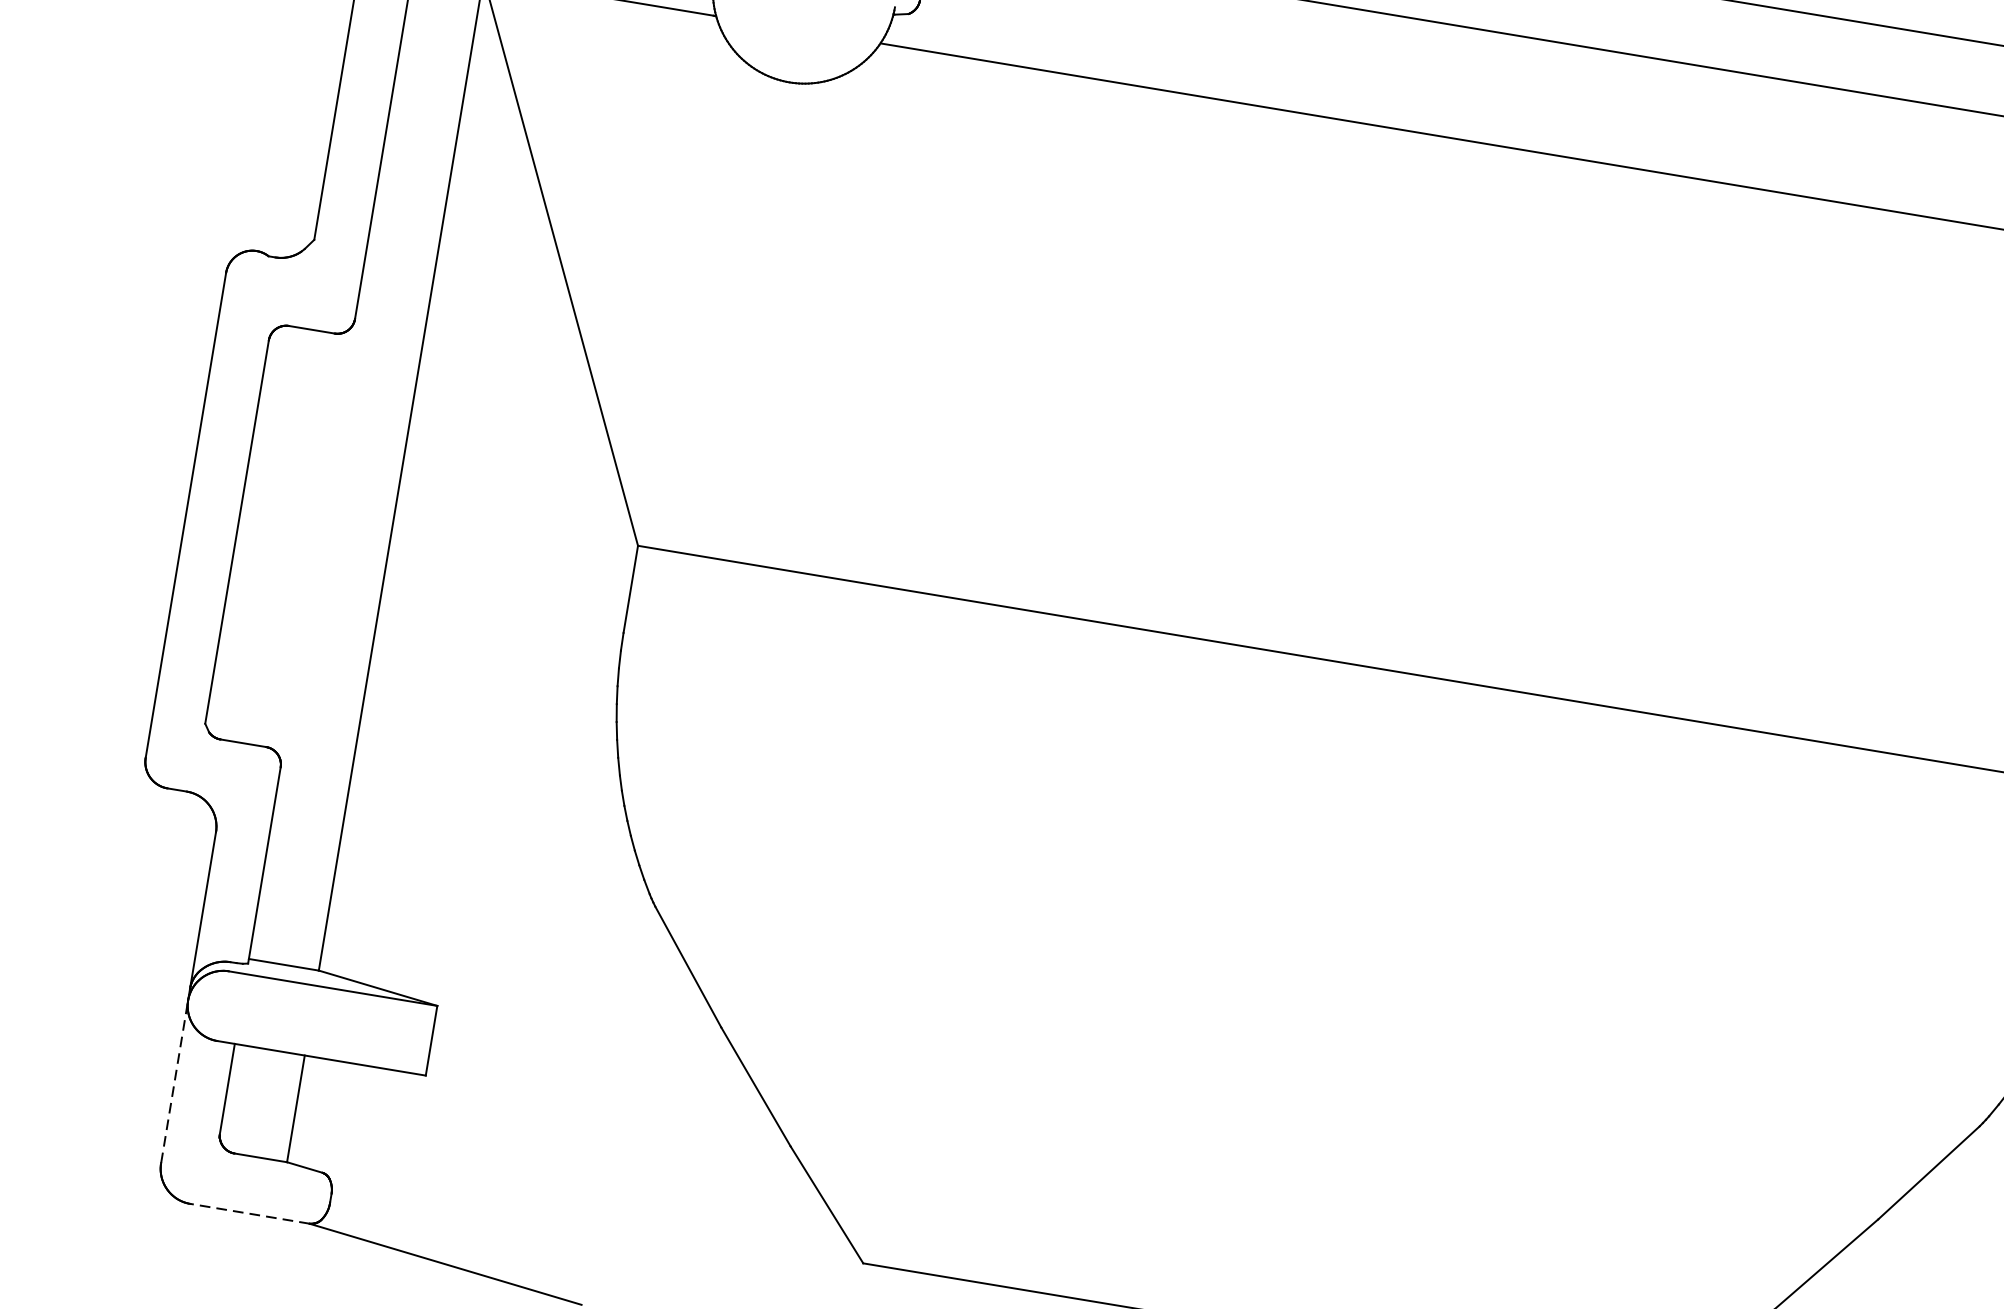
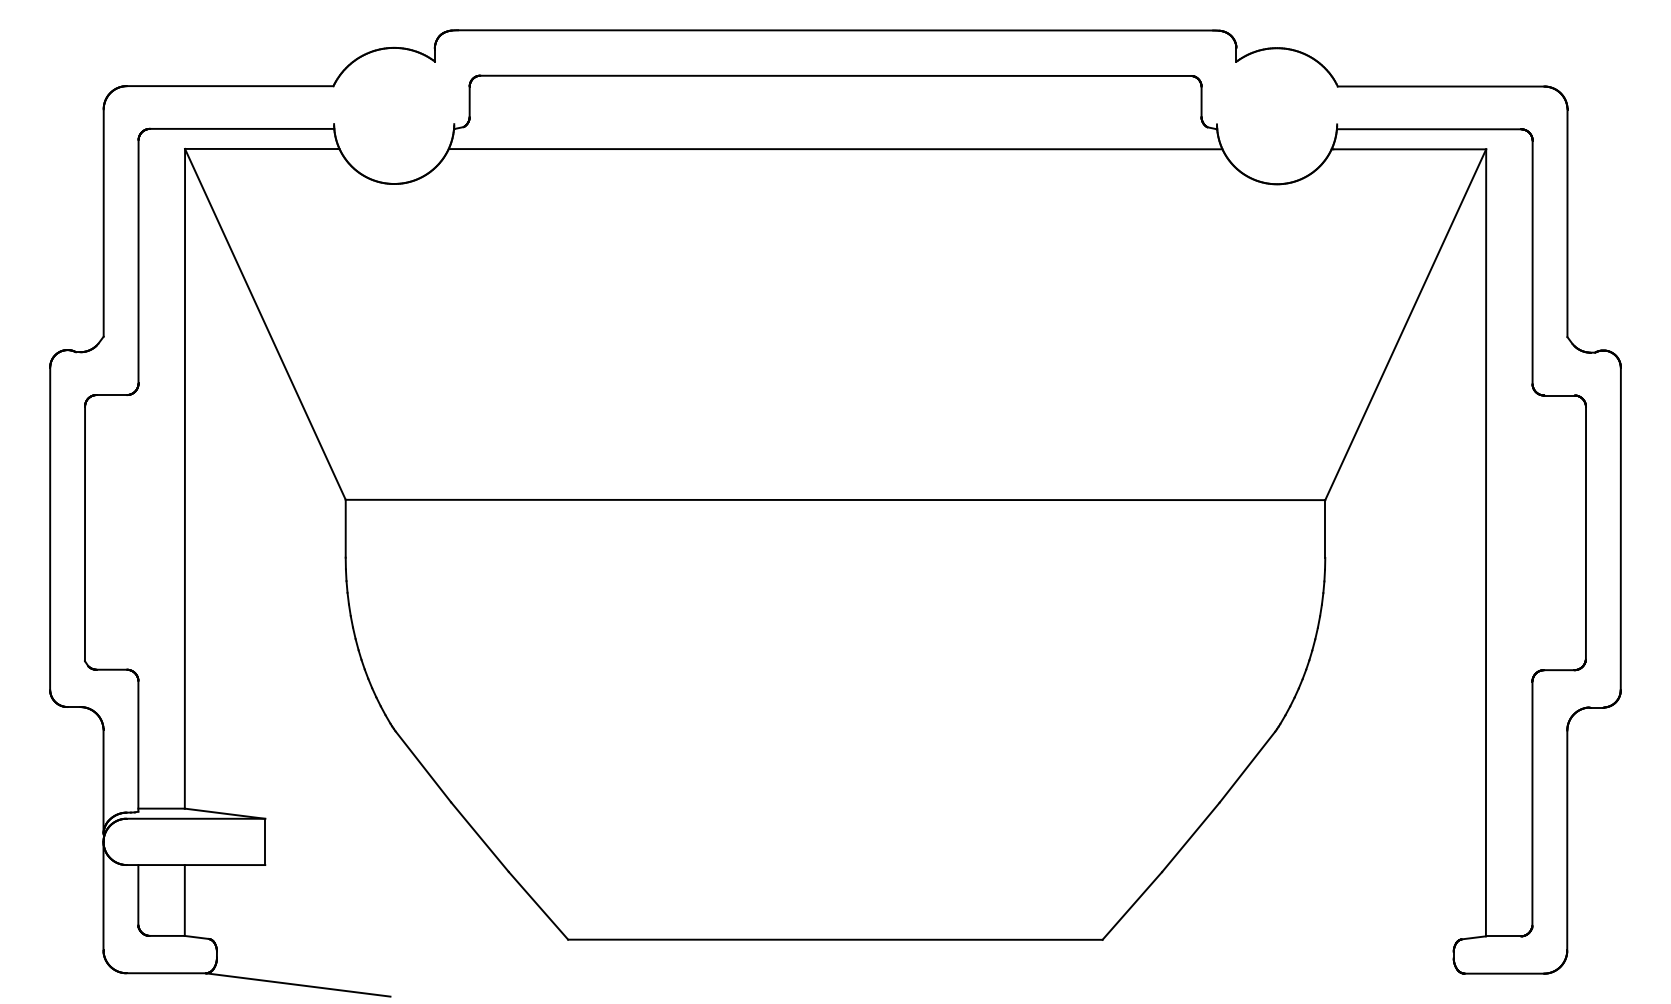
line: (174, 1081) -> (103, 895), dashed -> solid
line: (250, 1214) -> (166, 973), dashed -> solid

